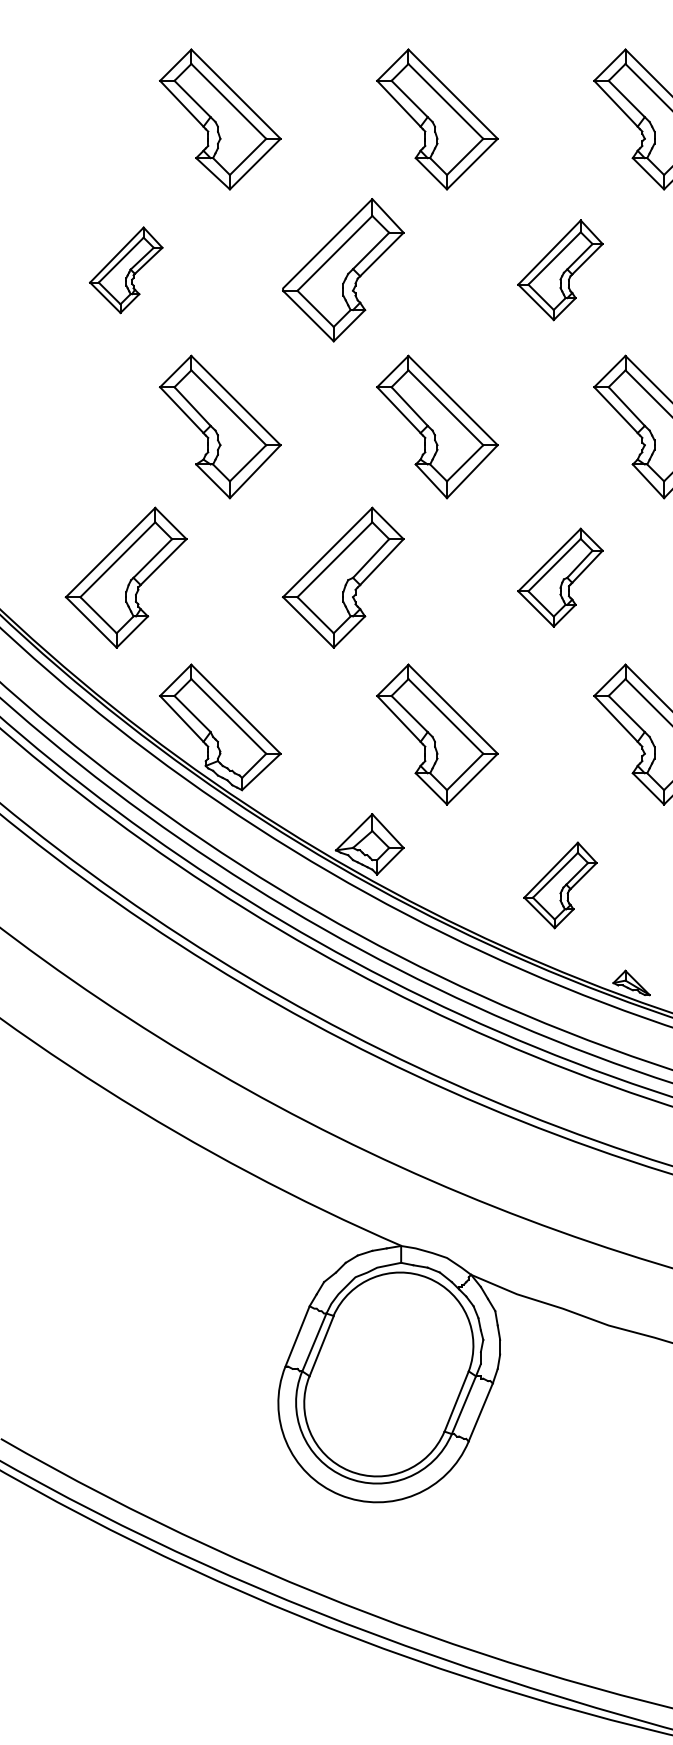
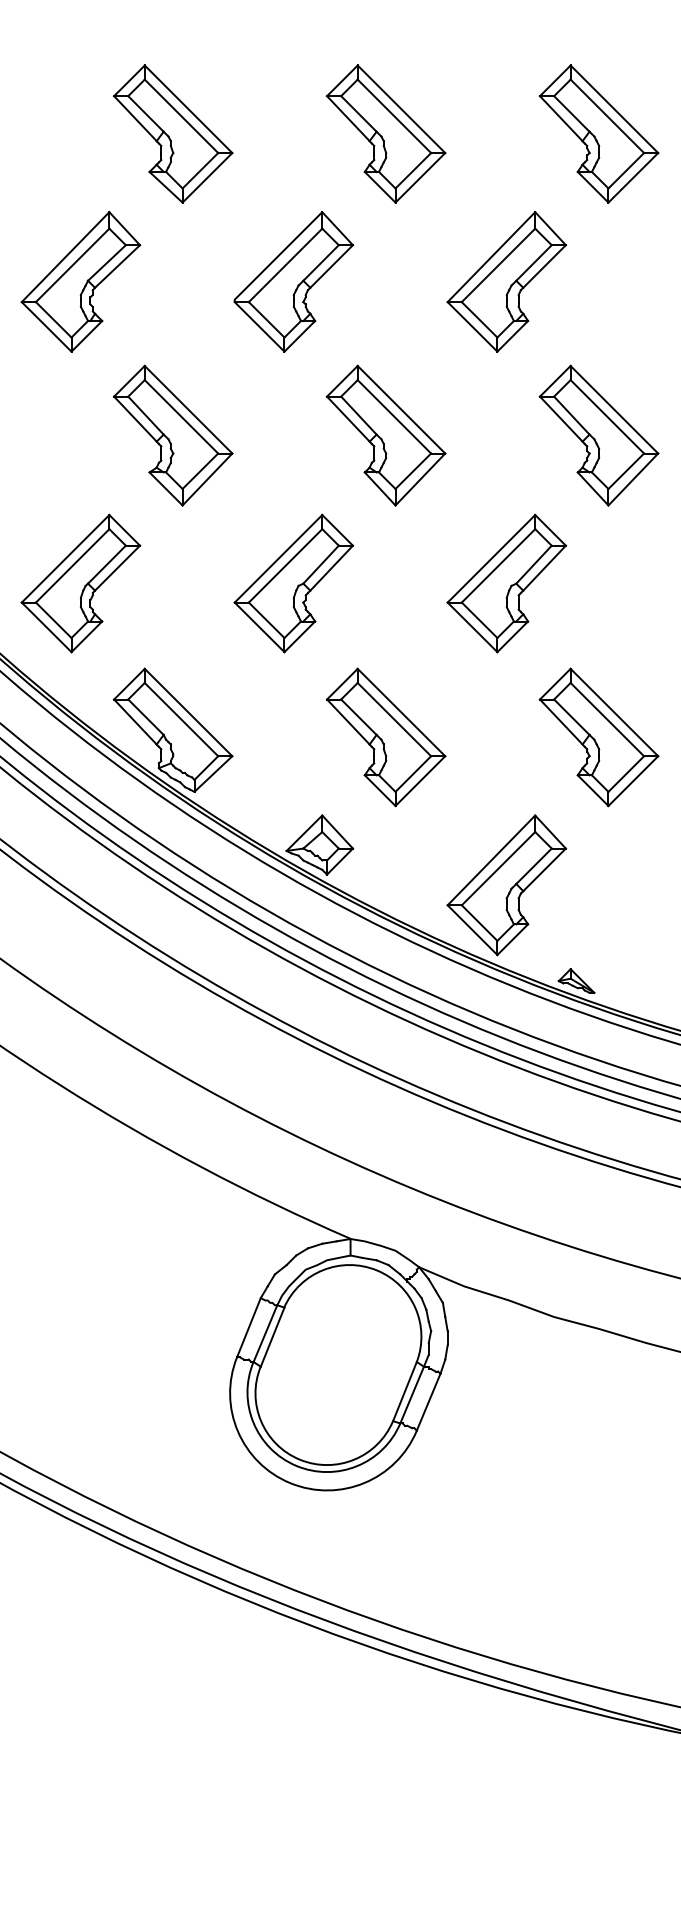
part: (125, 269) -> (80, 281), size x1.67
part: (560, 269) -> (506, 281), size x1.43
part: (560, 577) -> (506, 583), size x1.43
part: (560, 885) -> (506, 885), size x1.67

